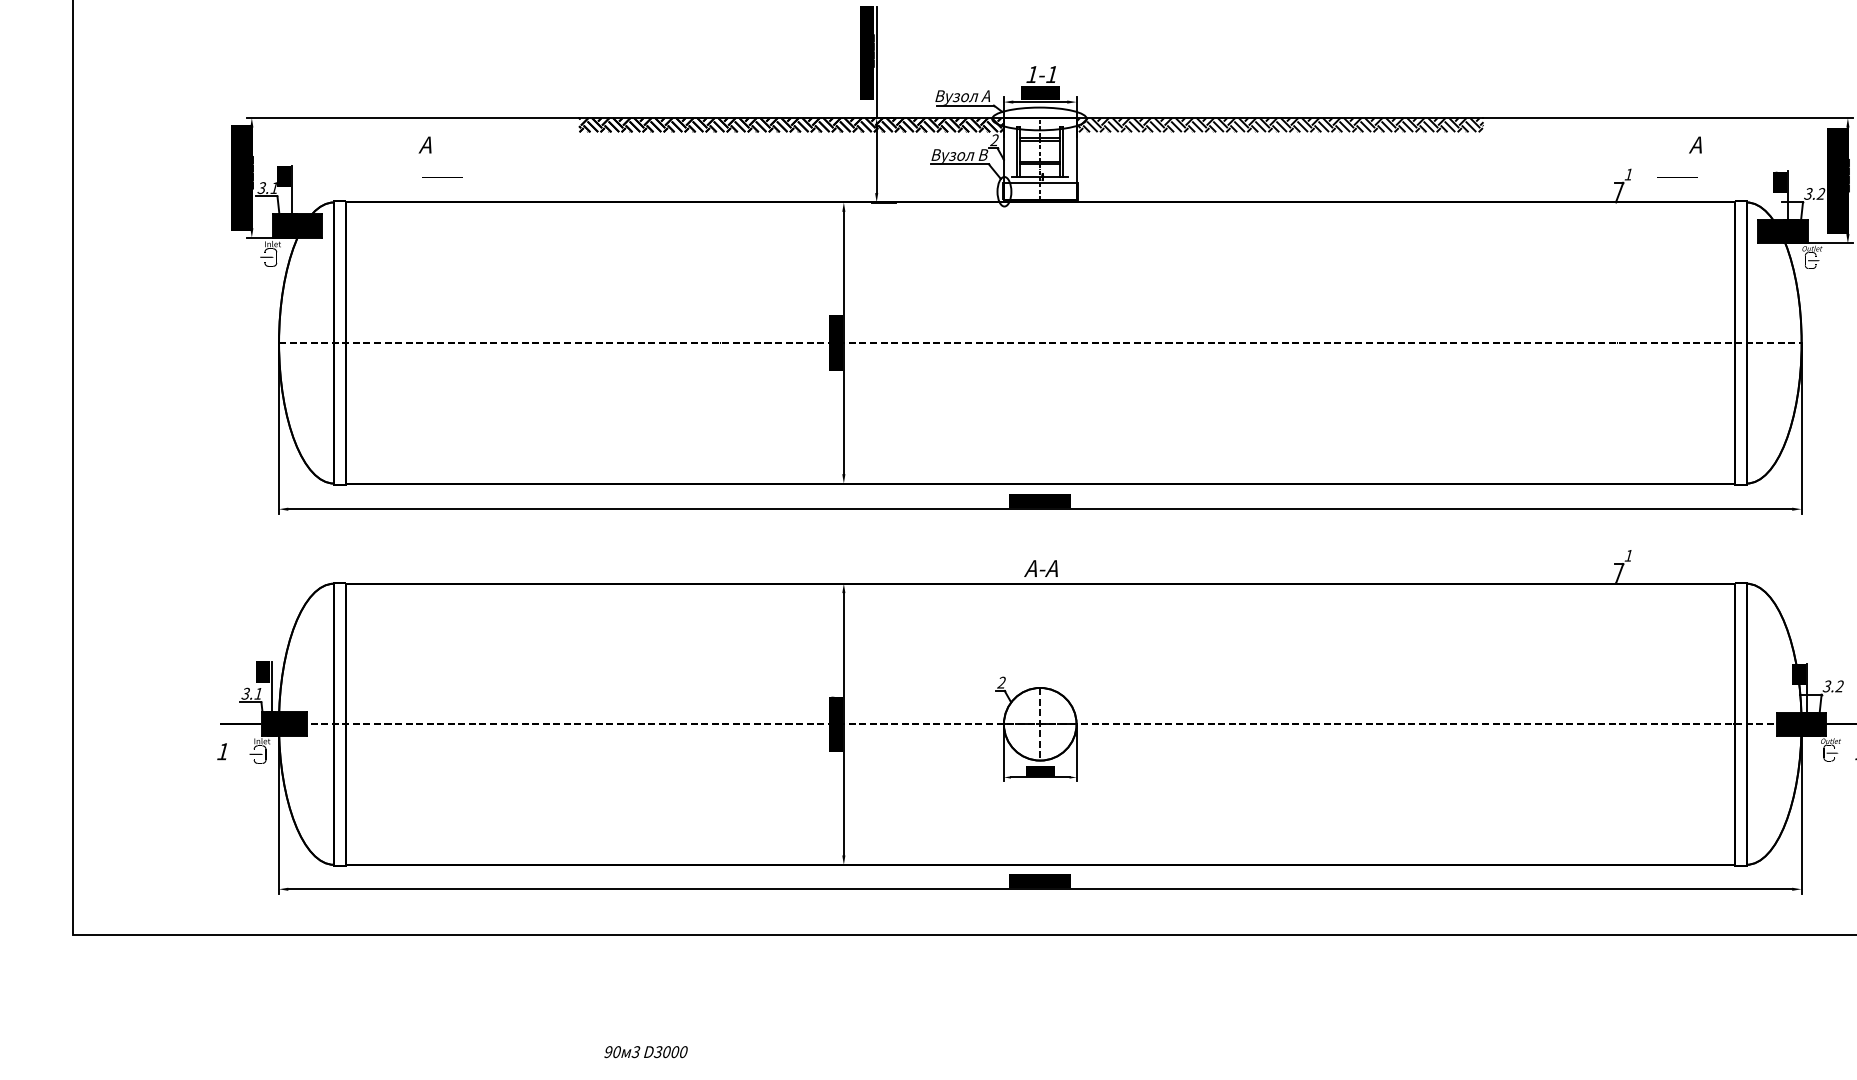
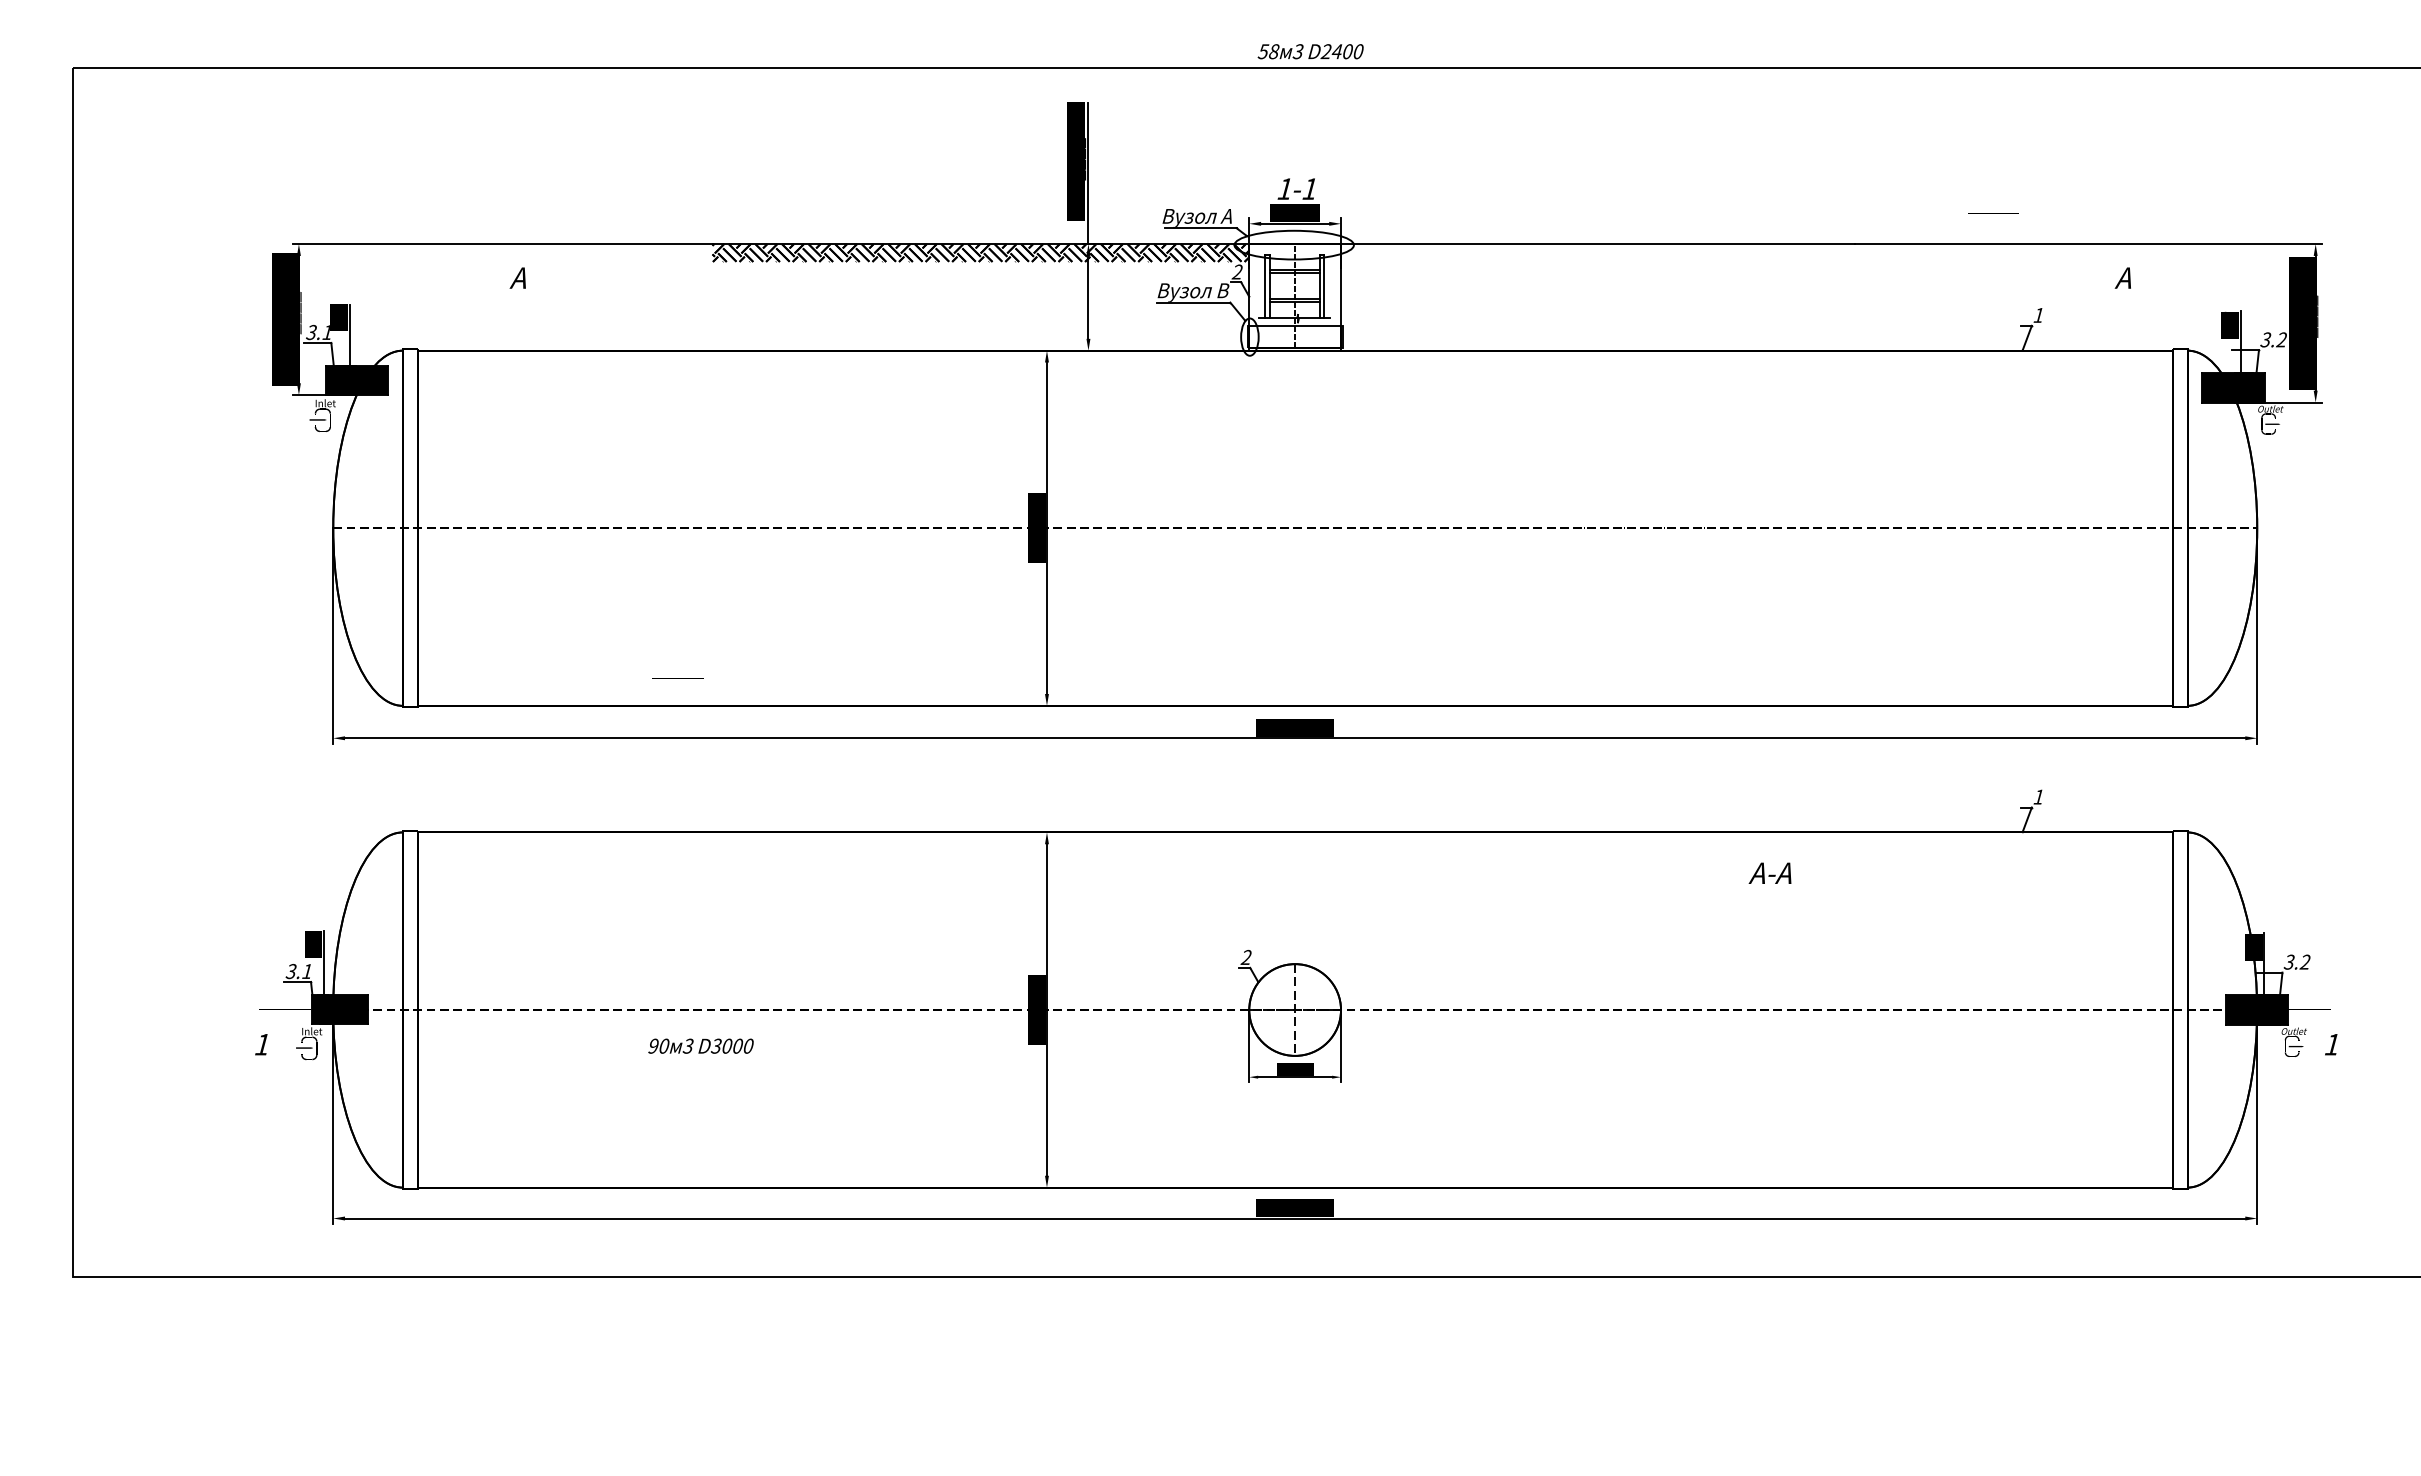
hatch: (1280, 124) -> (1598, 252), removed
line: (442, 177) -> (677, 678), moved
line: (1677, 177) -> (1993, 213), moved
text: (1040, 567) -> (1769, 872), moved
text: (645, 1051) -> (700, 1045), moved

